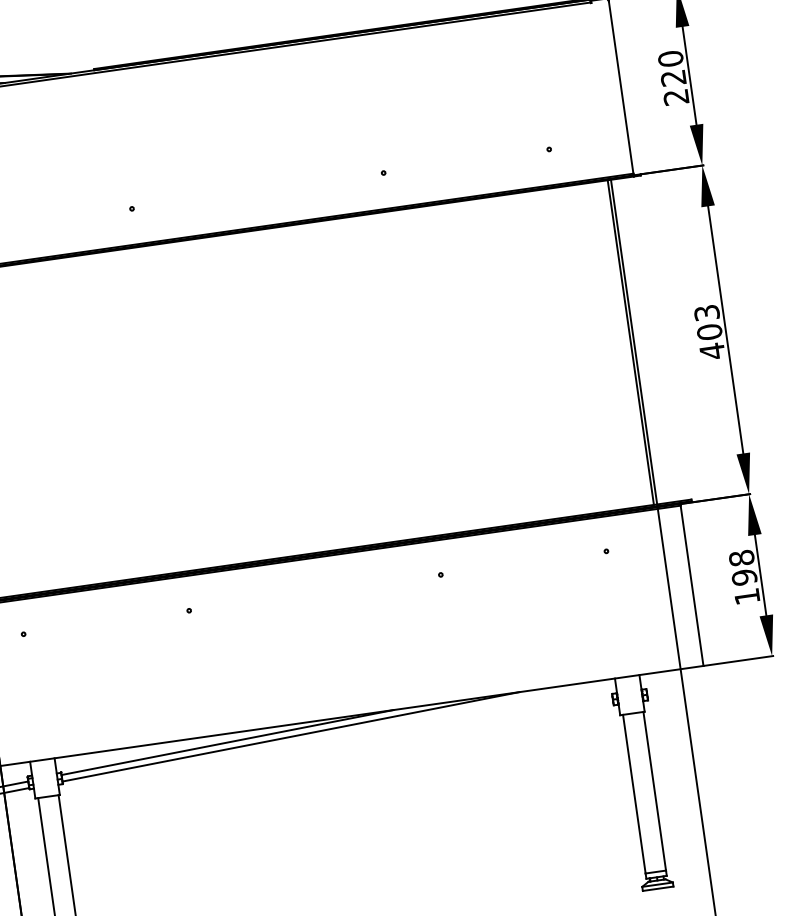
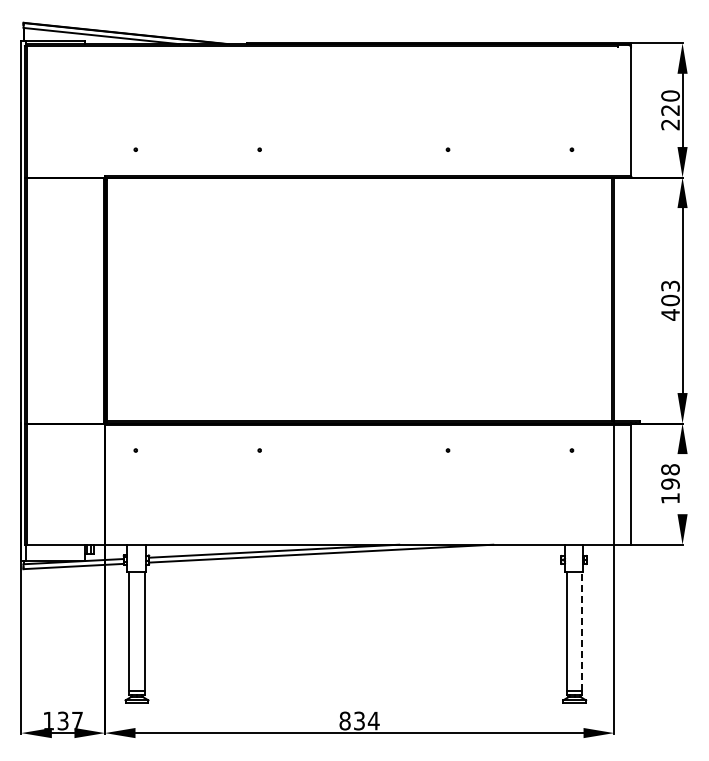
line: (760, 575) -> (682, 484), removed
line: (654, 791) -> (582, 631), solid -> dashed

